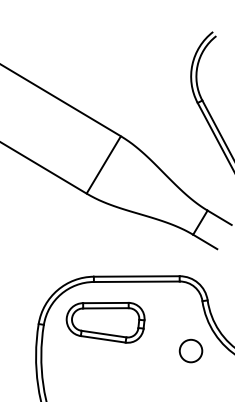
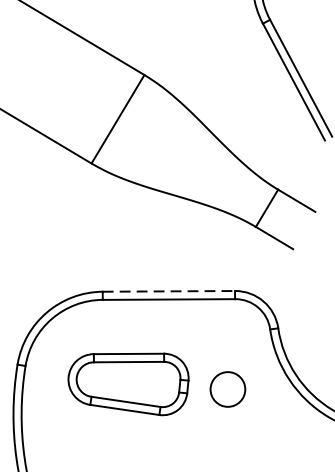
line: (136, 276) -> (168, 291), solid -> dashed
part: (105, 322) -> (128, 383), moved
circle: (190, 350) -> (227, 388), moved

